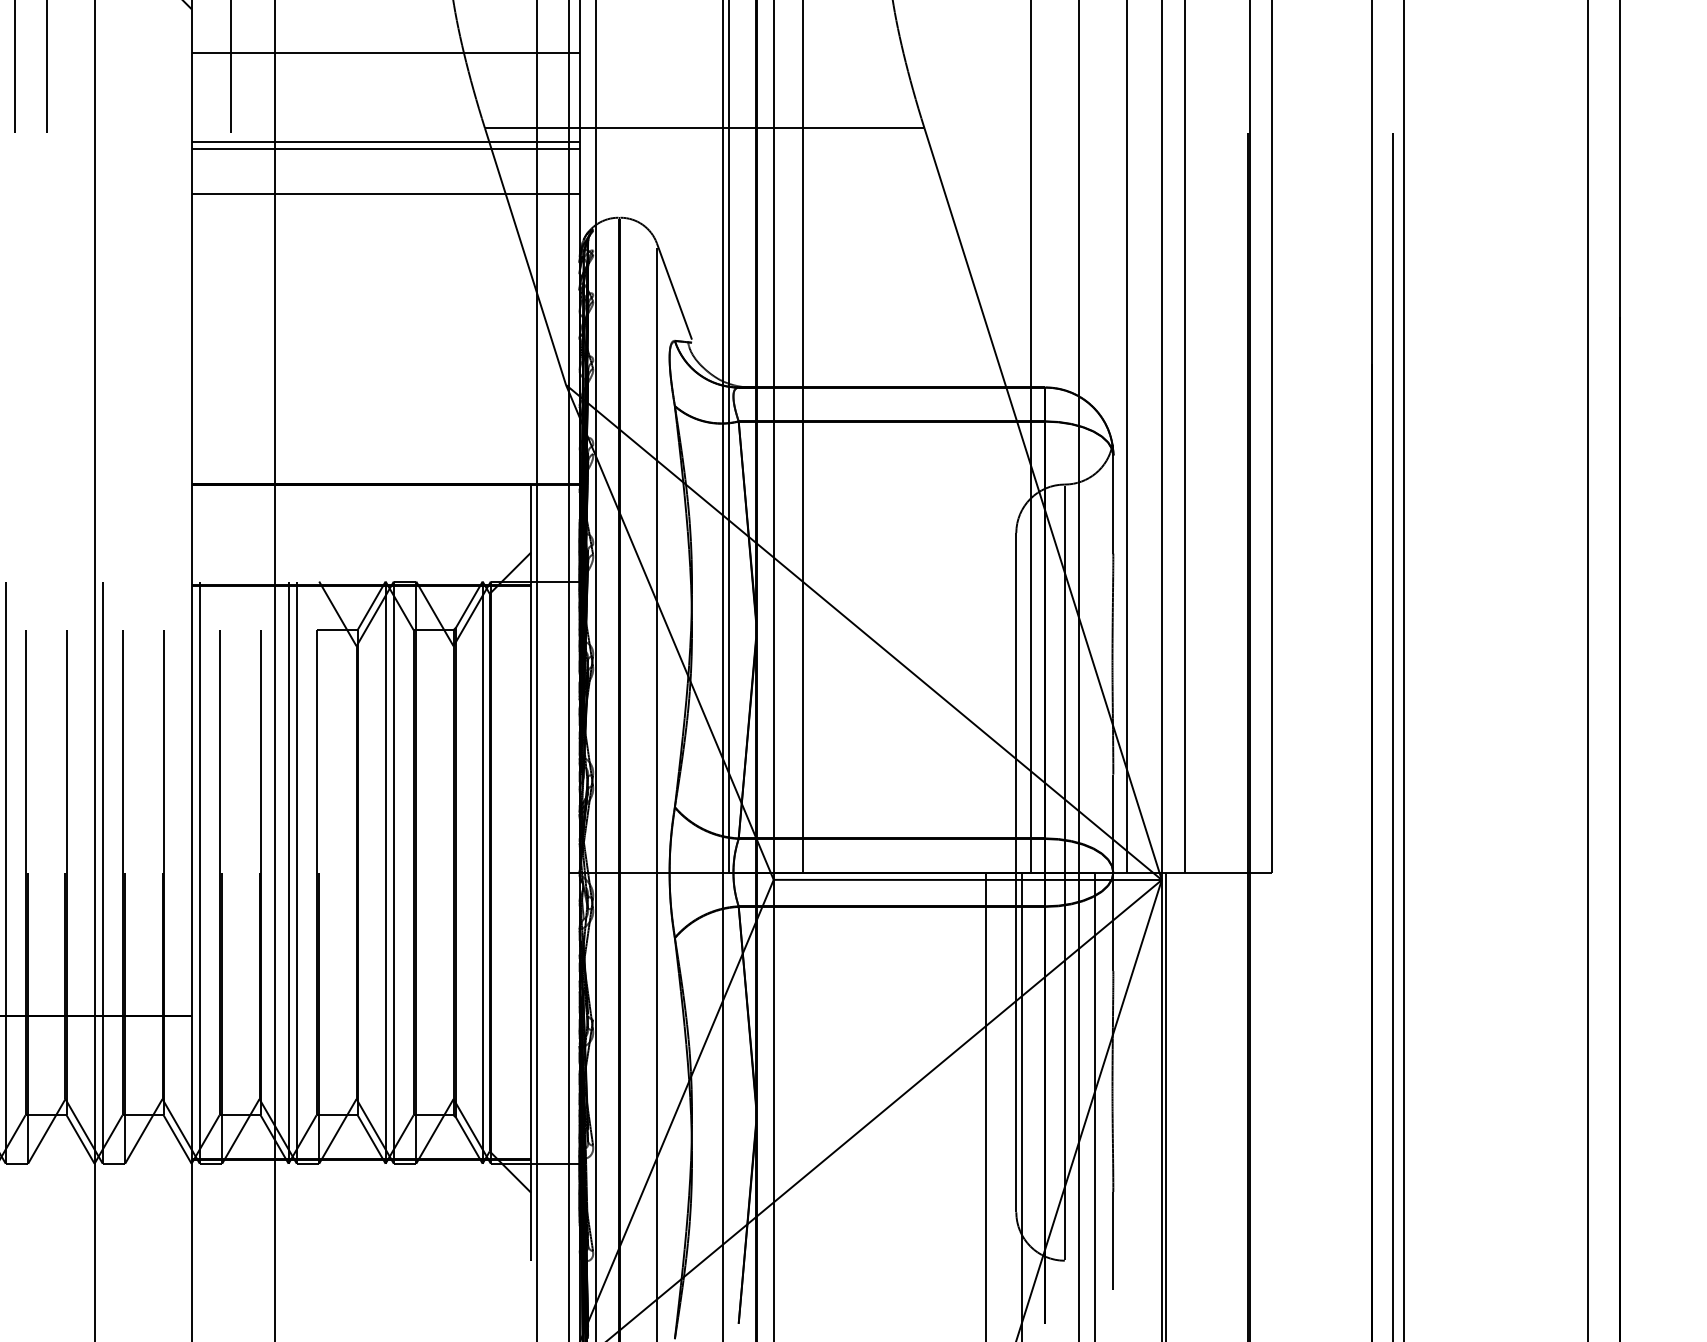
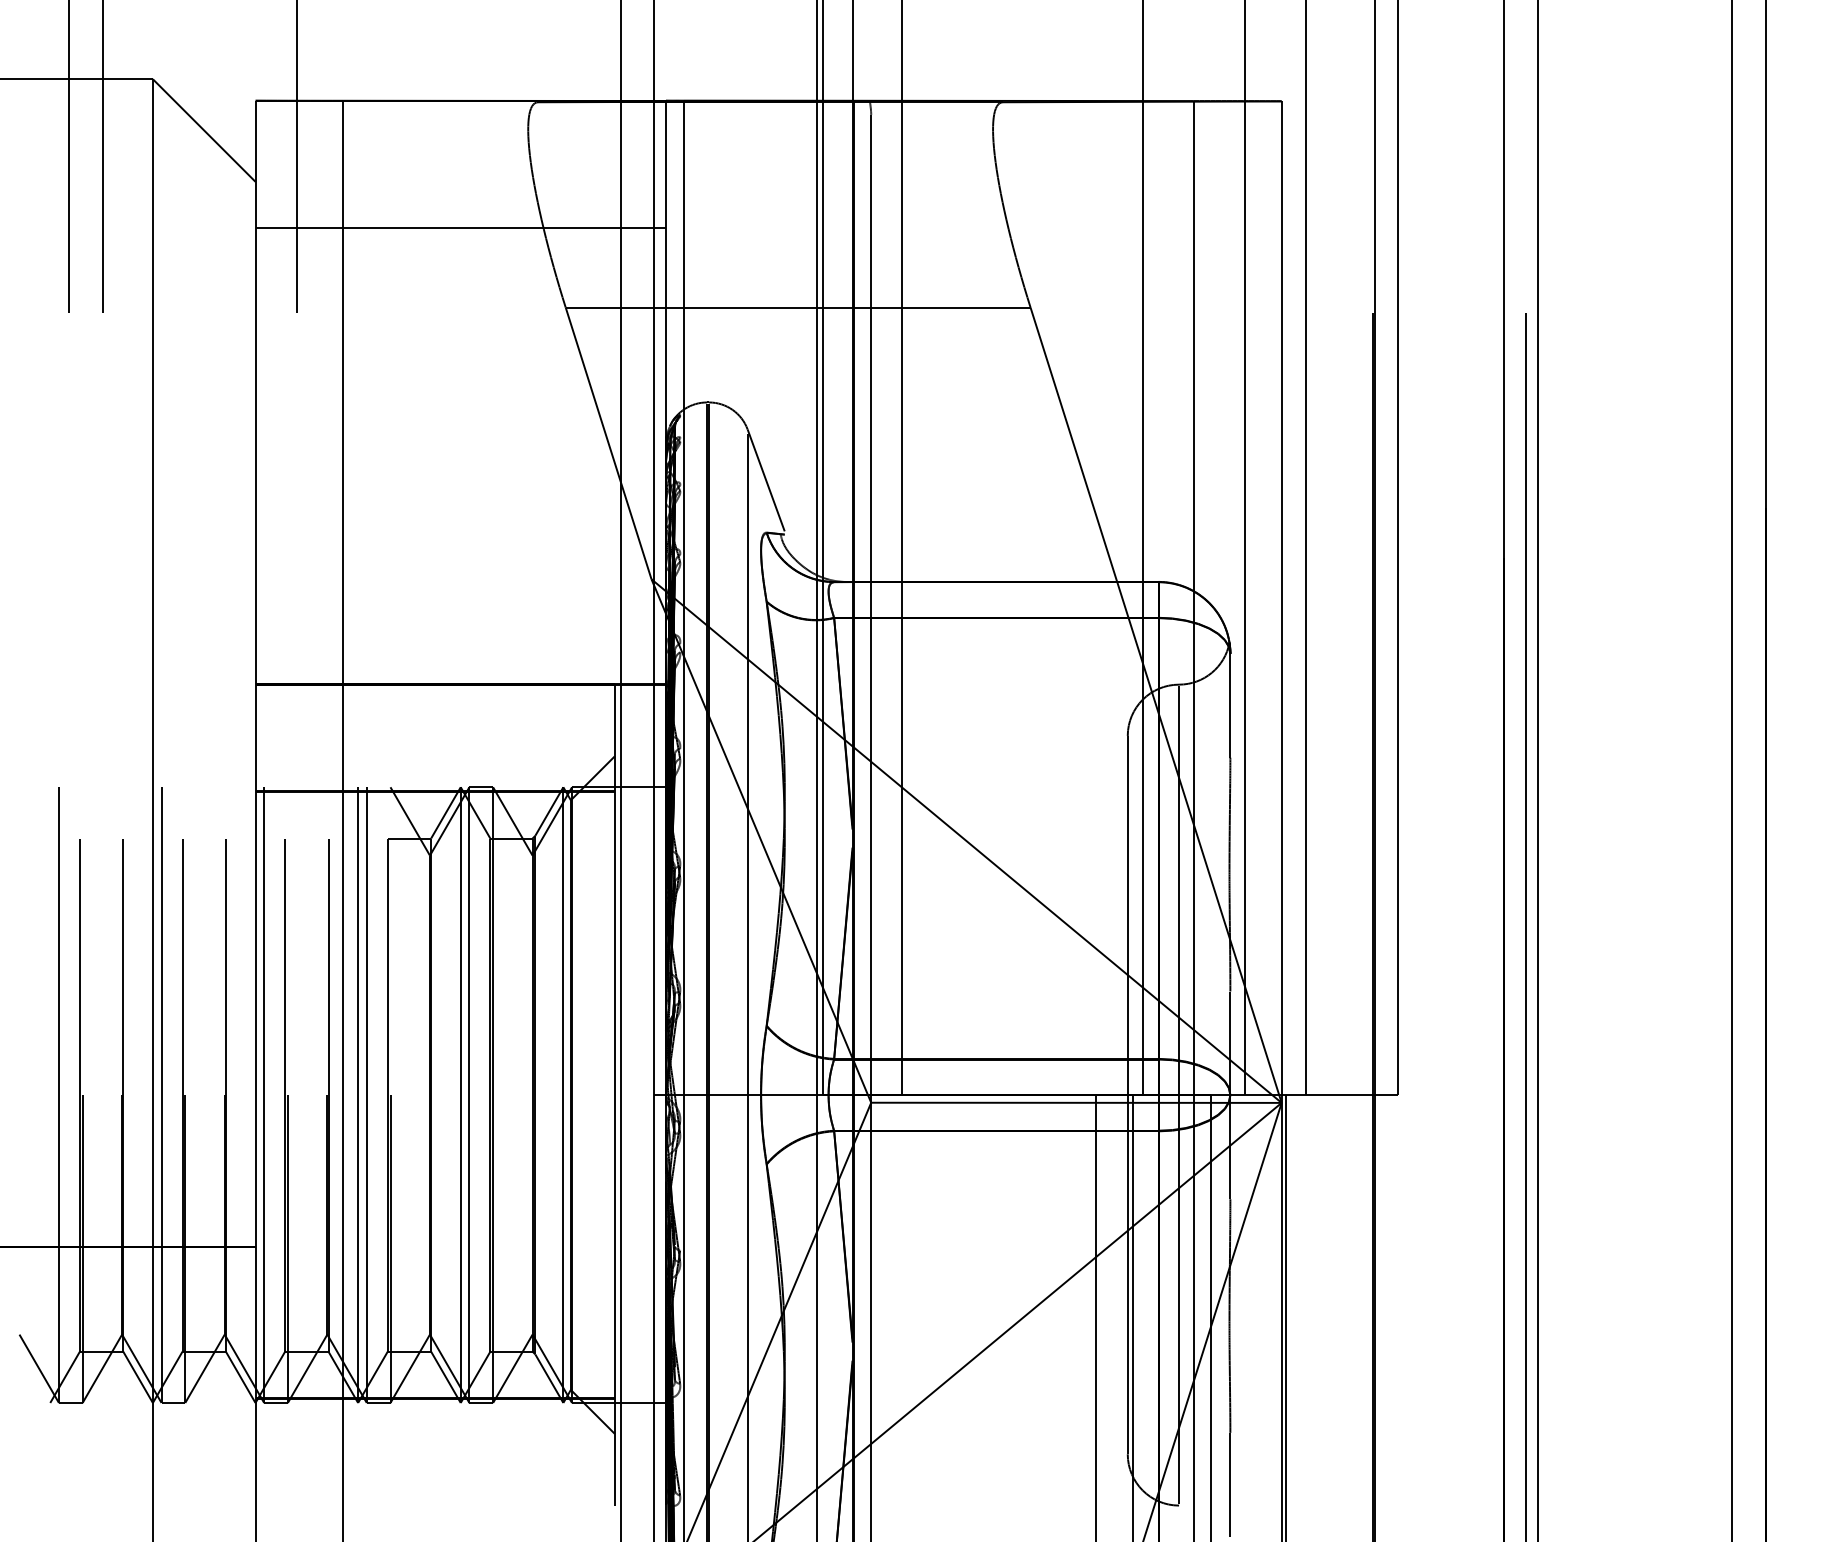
line: (385, 142) -> (460, 322), removed
line: (385, 148) -> (460, 329), removed
line: (385, 194) -> (460, 377), removed

